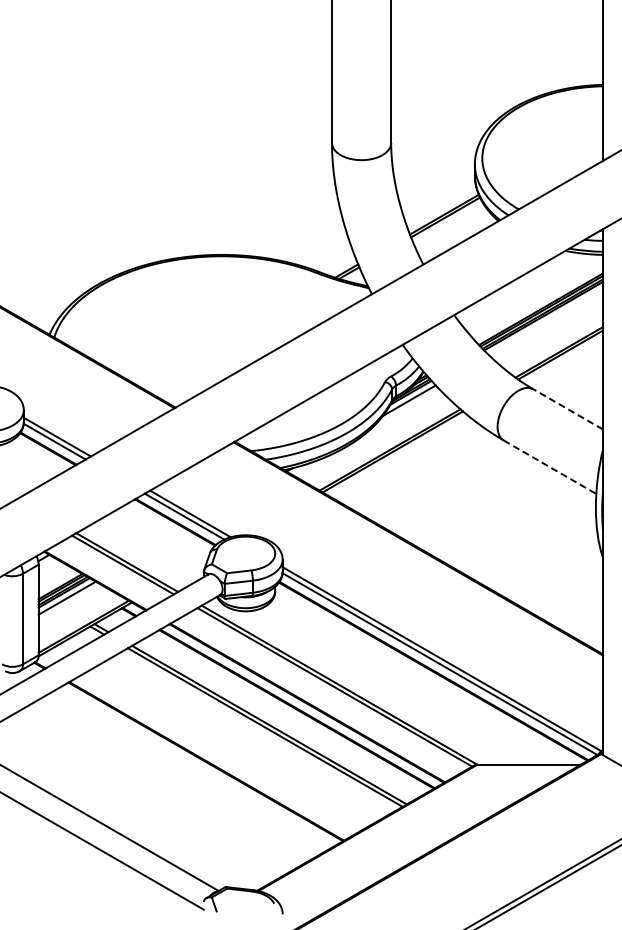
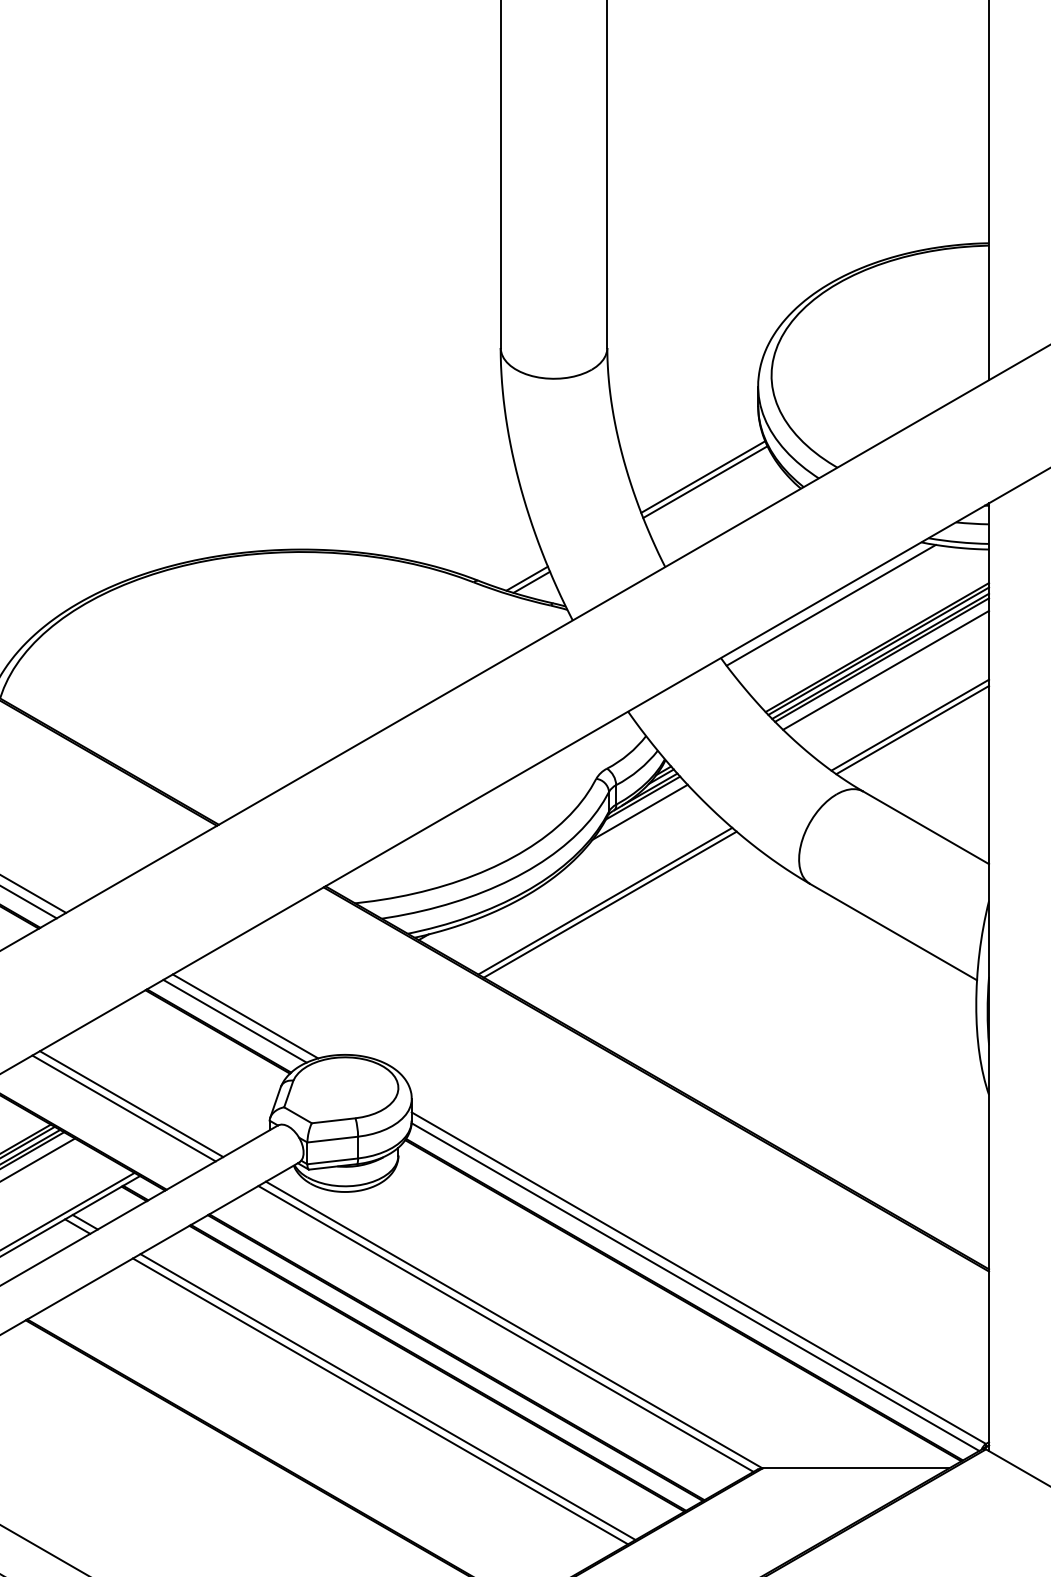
line: (515, 285) -> (831, 604), added
line: (545, 321) -> (885, 669), added
line: (567, 409) -> (925, 828), dashed -> solid
line: (550, 467) -> (894, 932), dashed -> solid

